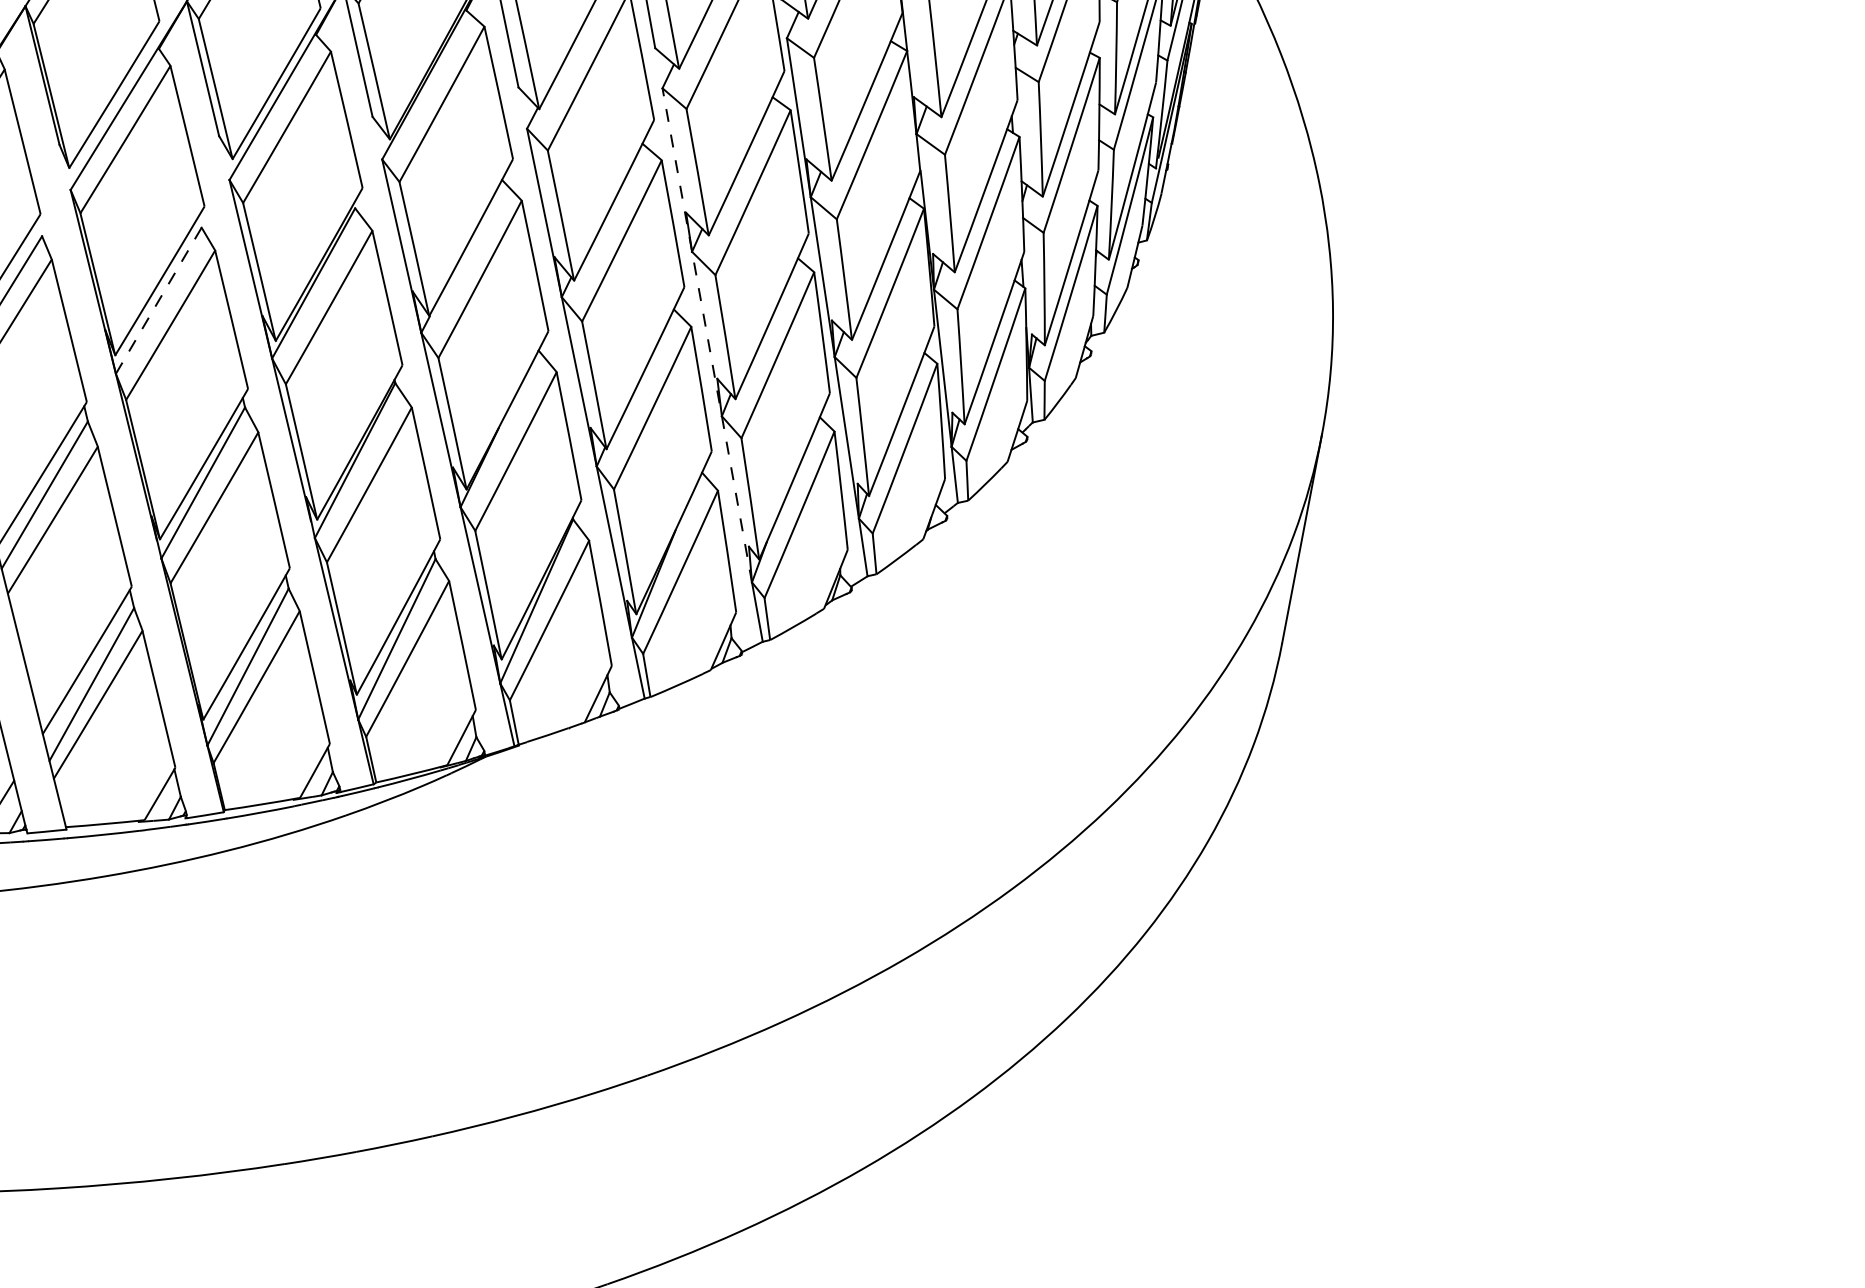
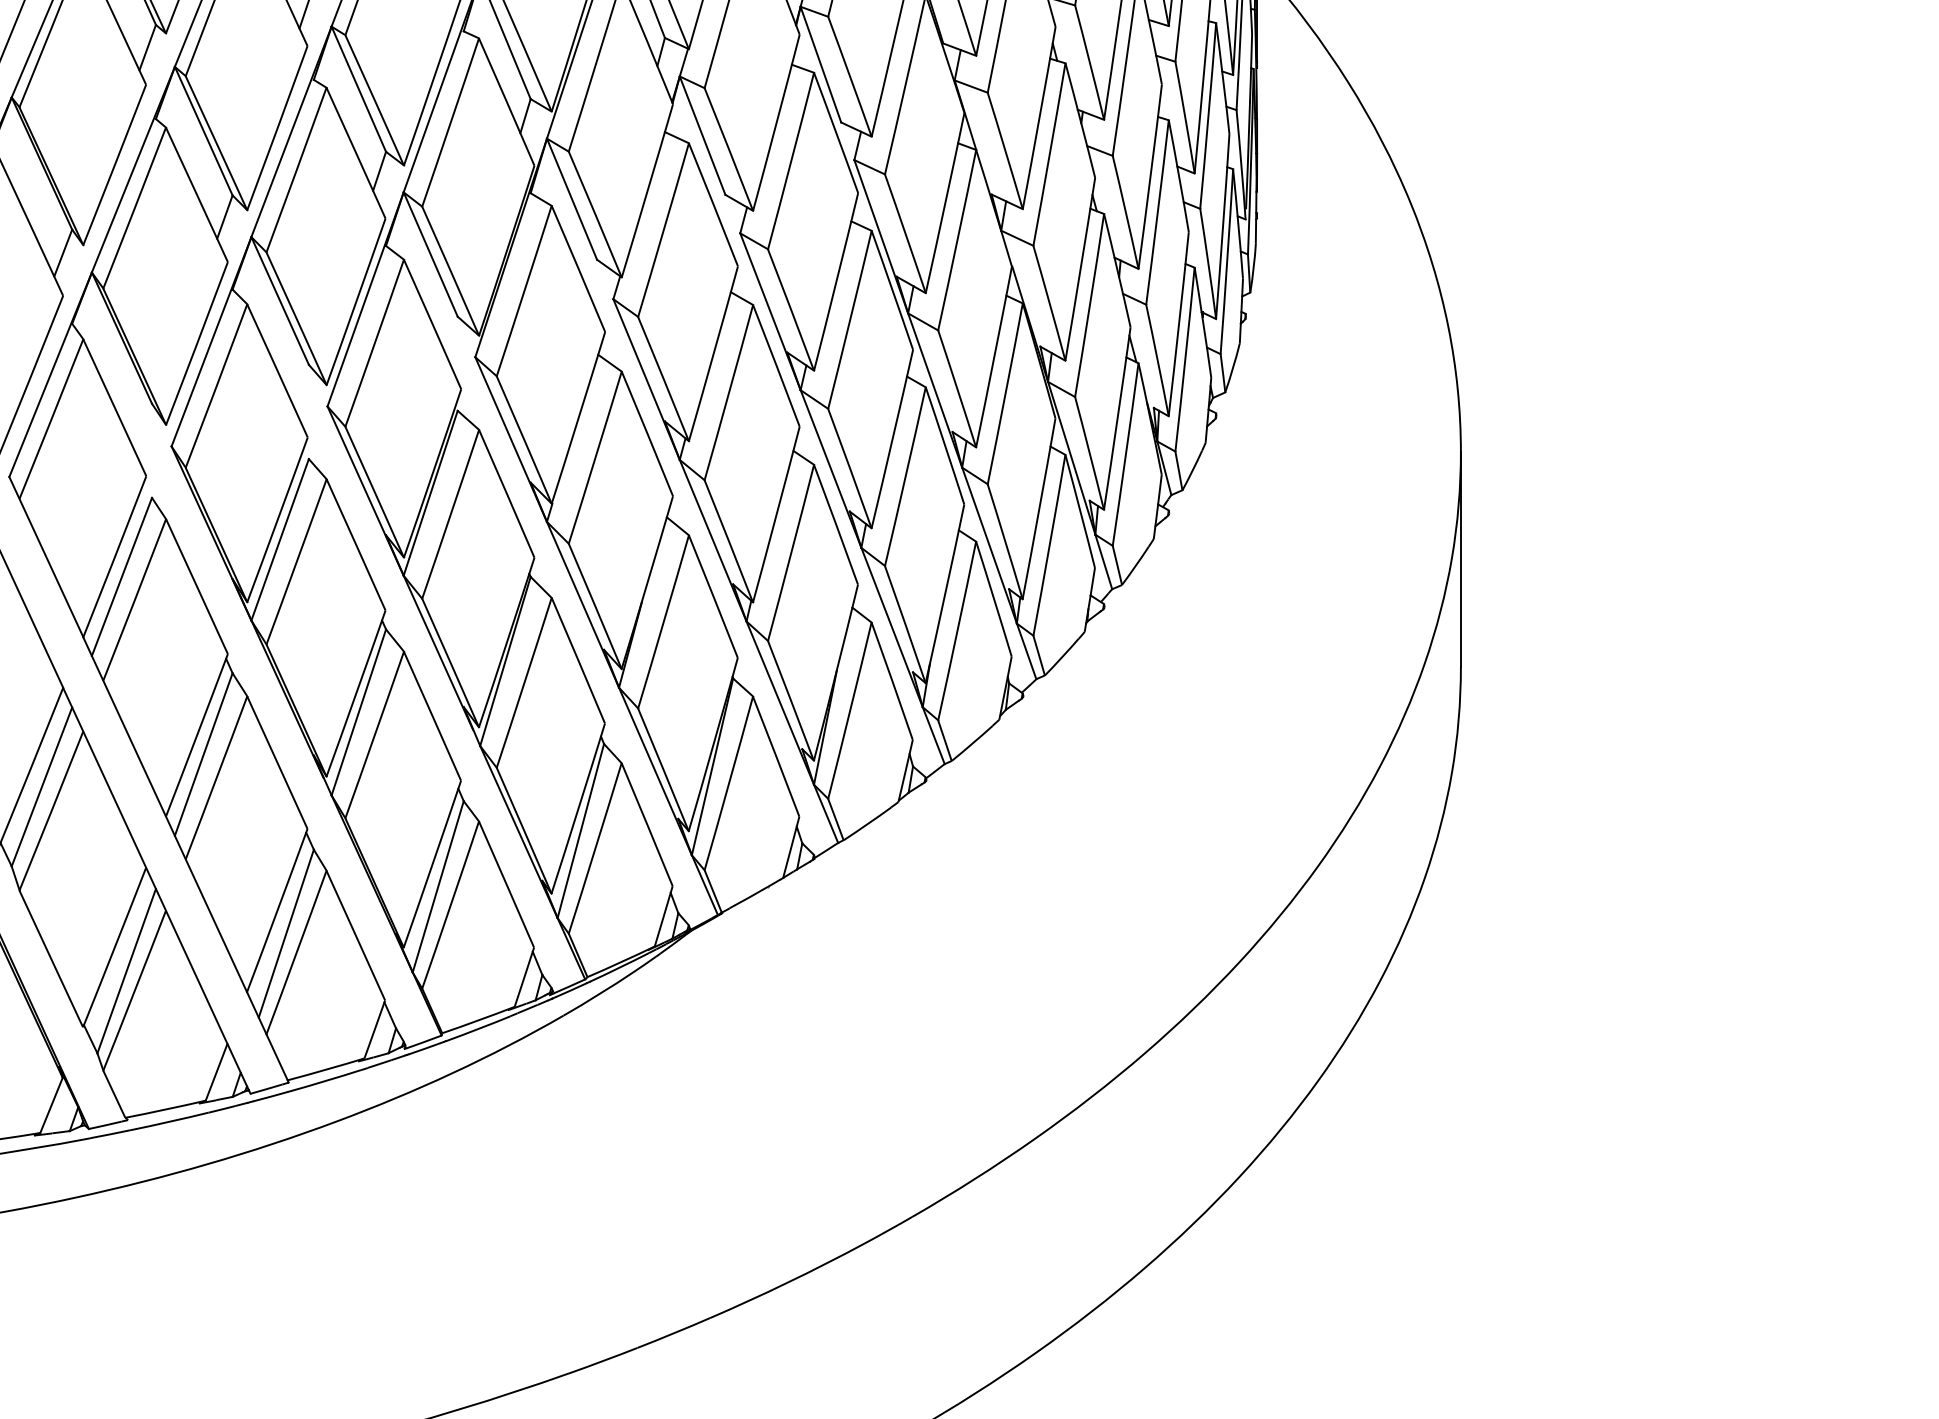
line: (159, 300) -> (280, 539), dashed -> solid
line: (707, 335) -> (831, 470), dashed -> solid

